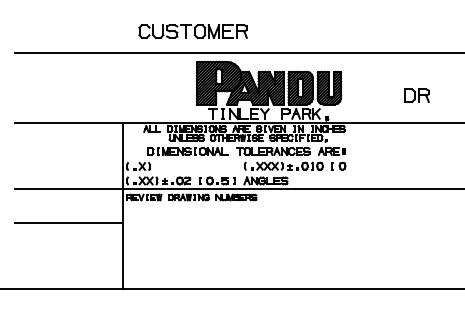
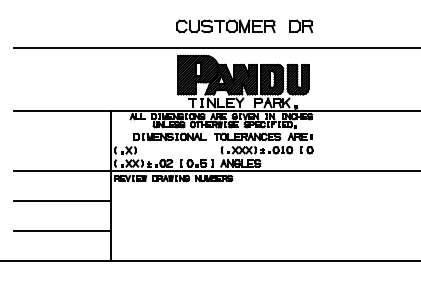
part: (192, 31) -> (225, 26), moved
part: (417, 95) -> (301, 26), moved
line: (68, 256) -> (62, 231), added

